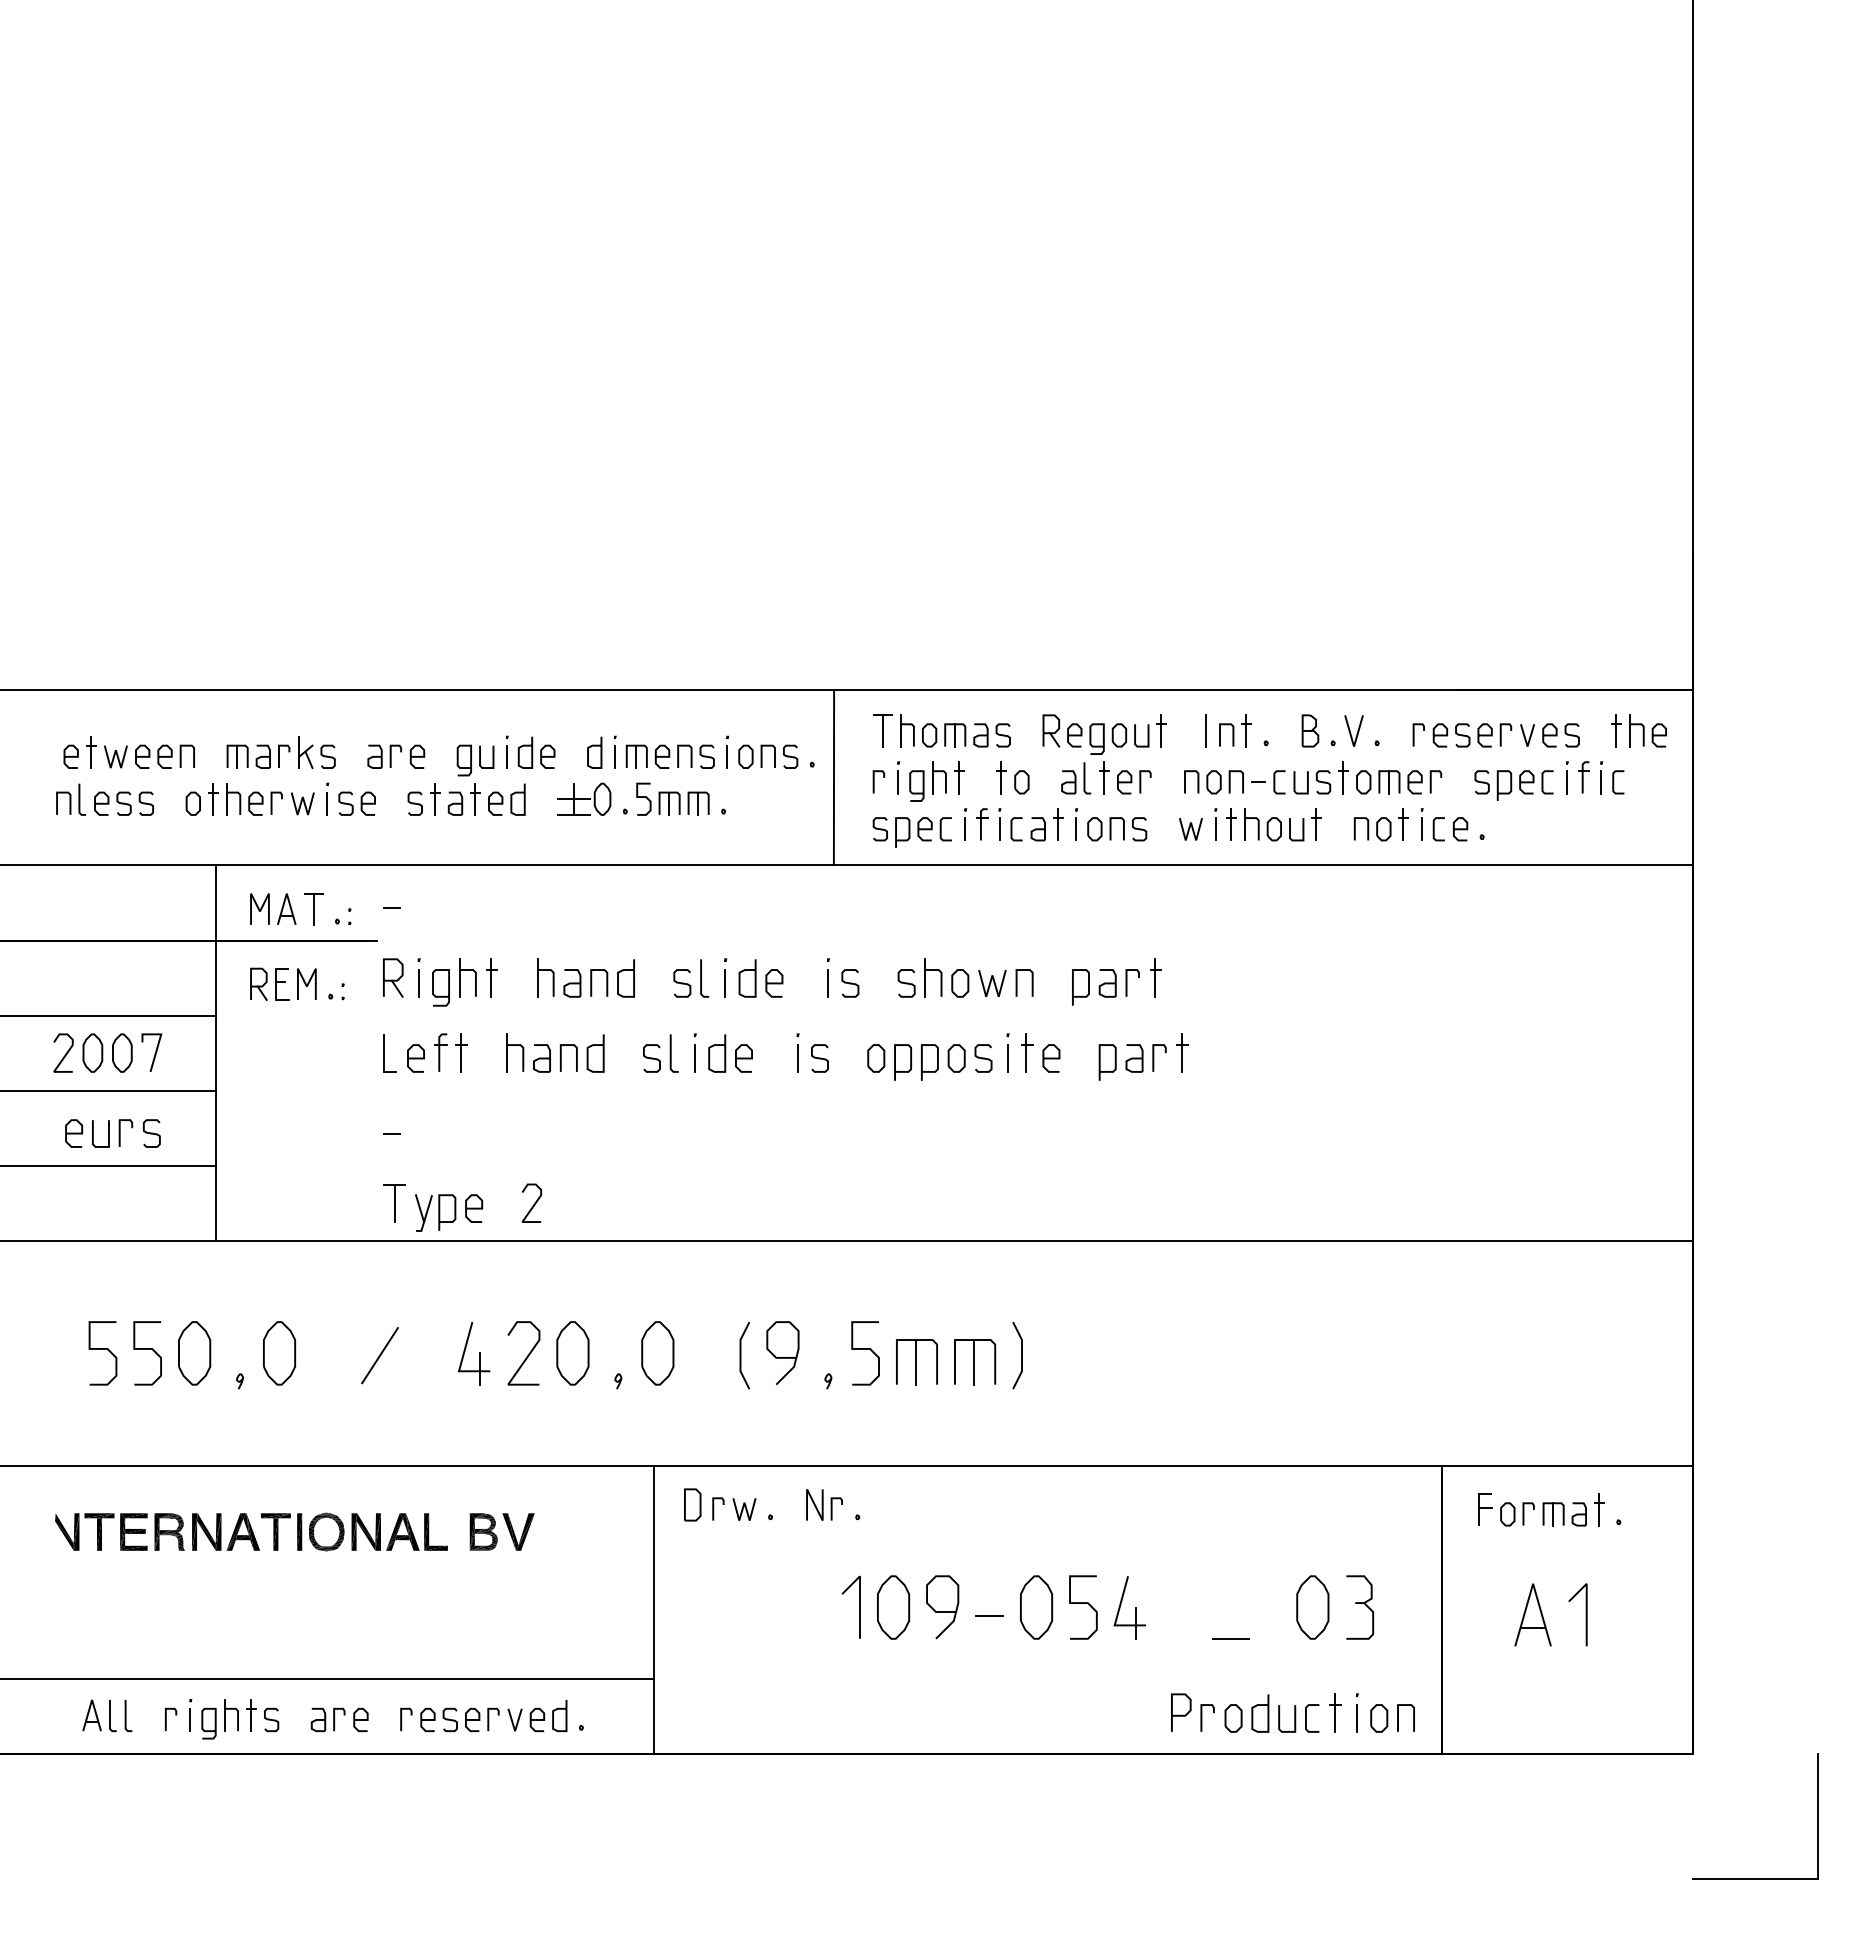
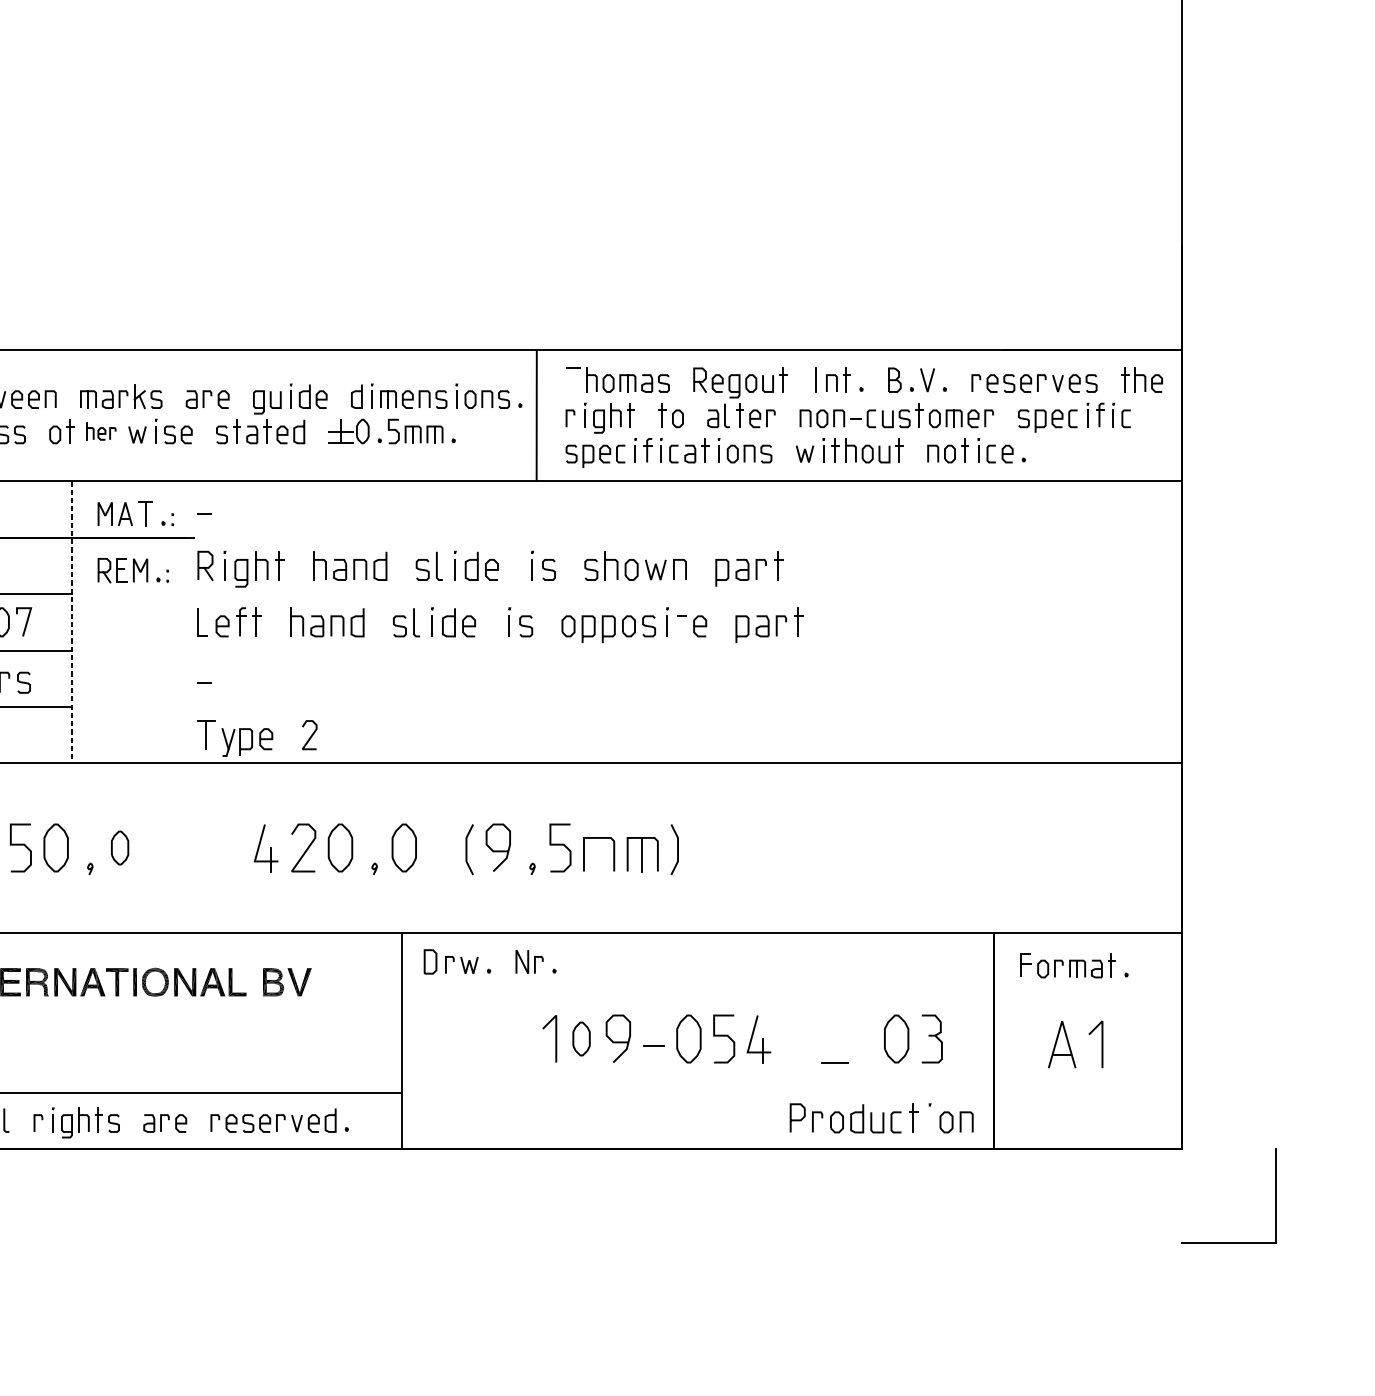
line: (882, 730) -> (573, 379), removed
part: (254, 799) -> (101, 431), size x0.7
line: (1026, 1052) -> (681, 621), removed
line: (216, 1053) -> (72, 622), solid -> dashed
part: (279, 1353) -> (119, 848), size x0.7
line: (379, 1355) -> (195, 849), removed
line: (916, 1362) -> (598, 854), removed
part: (893, 1607) -> (581, 1038), size x0.7
line: (1356, 1718) -> (929, 1122), removed

